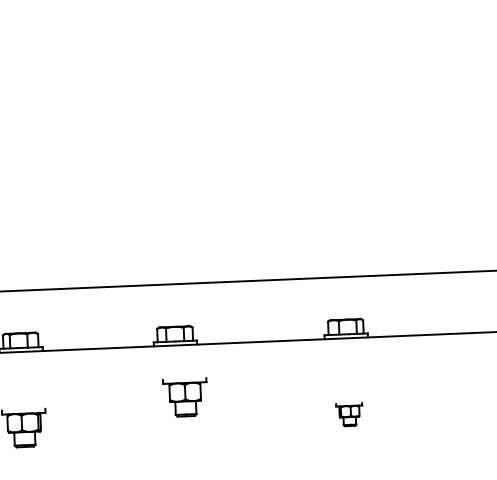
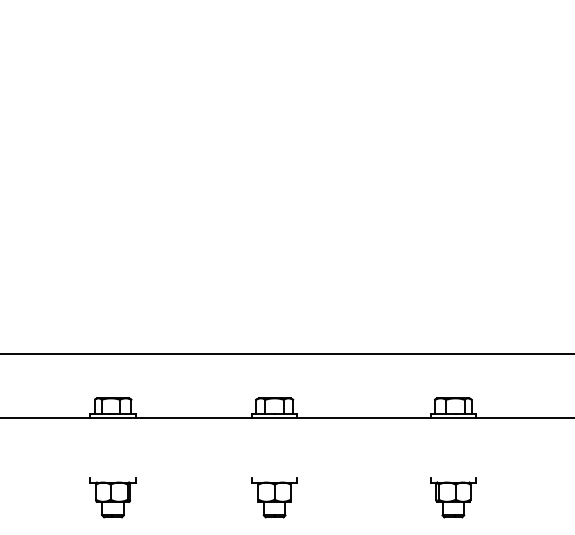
part: (185, 397) -> (274, 497), moved
part: (349, 414) -> (453, 497), size x1.67

